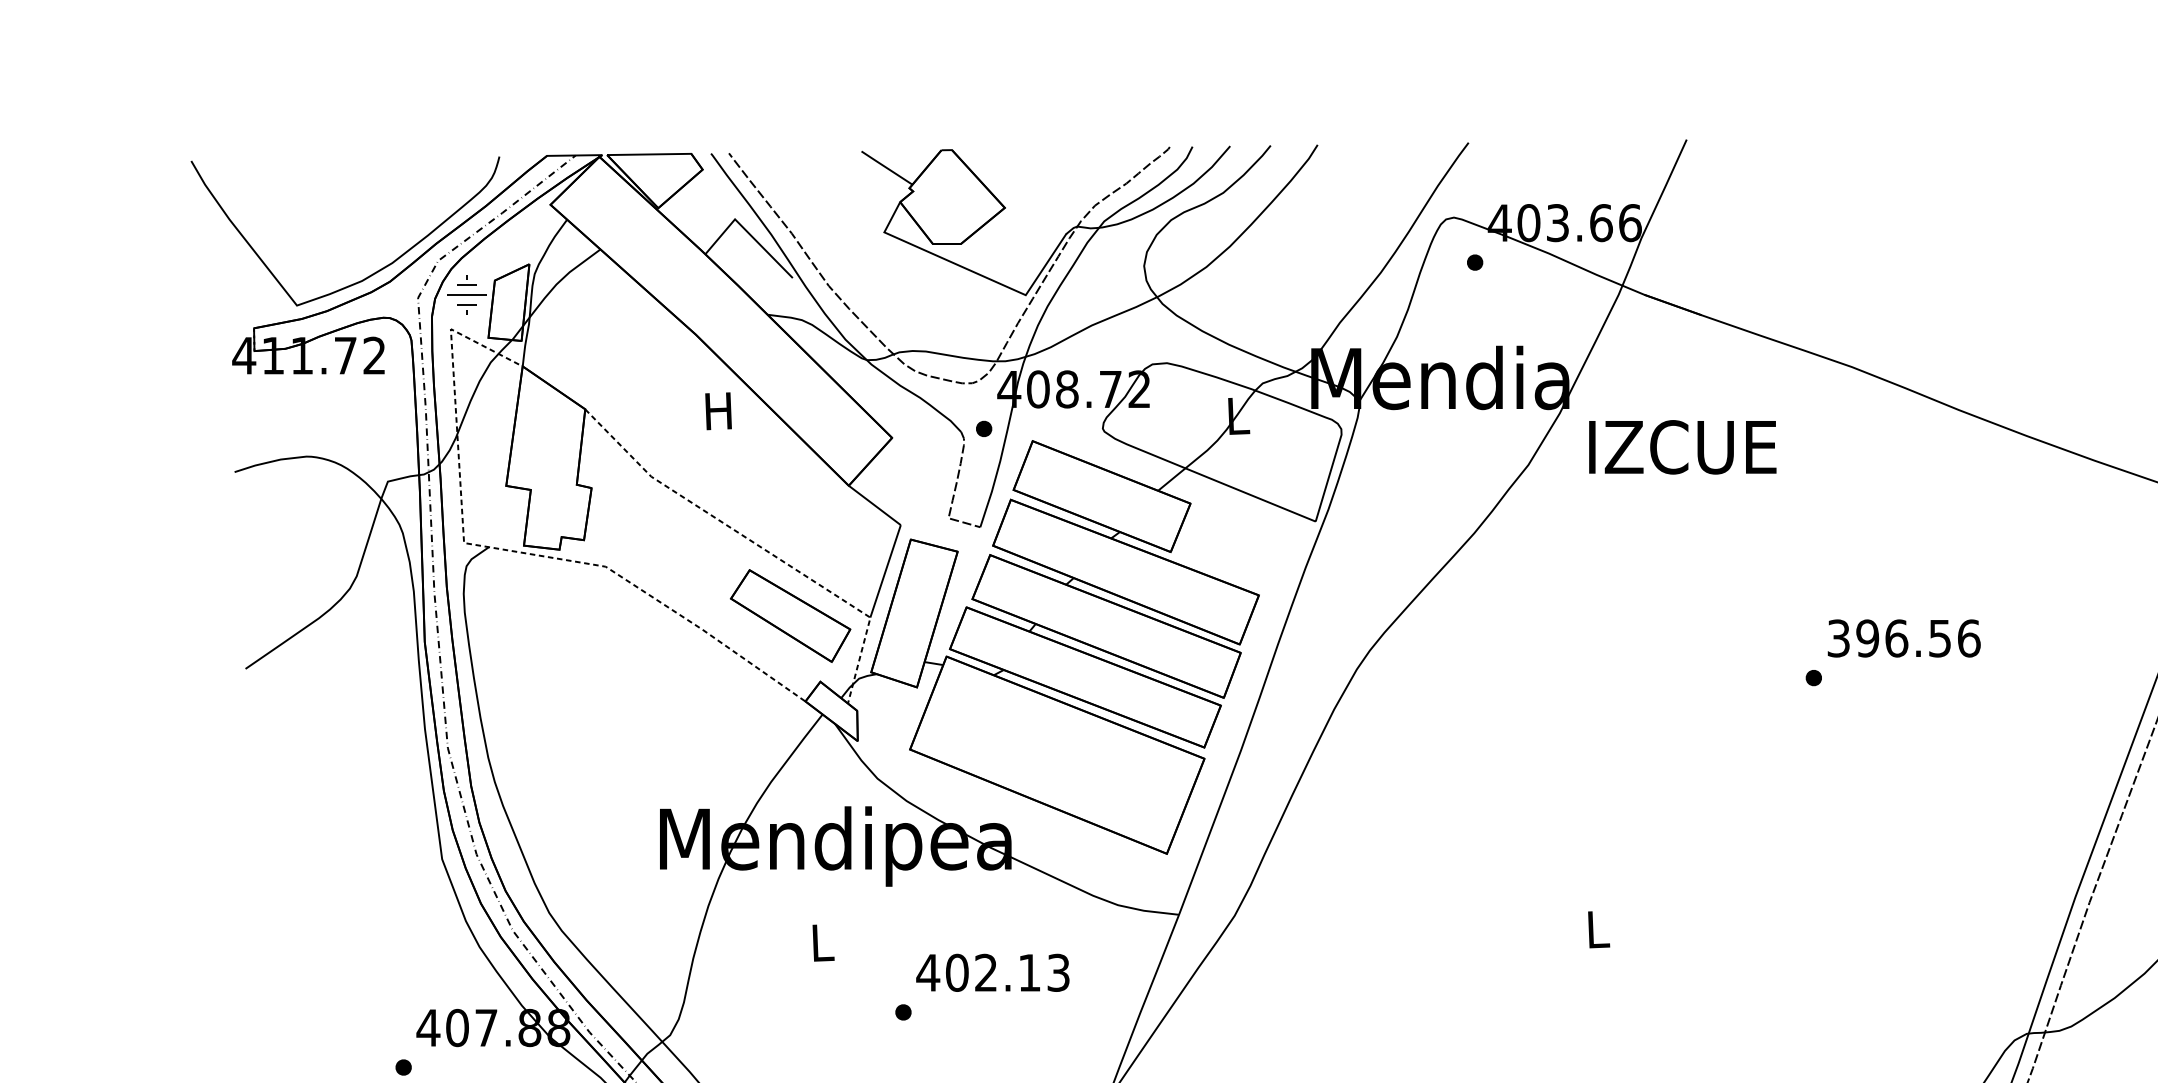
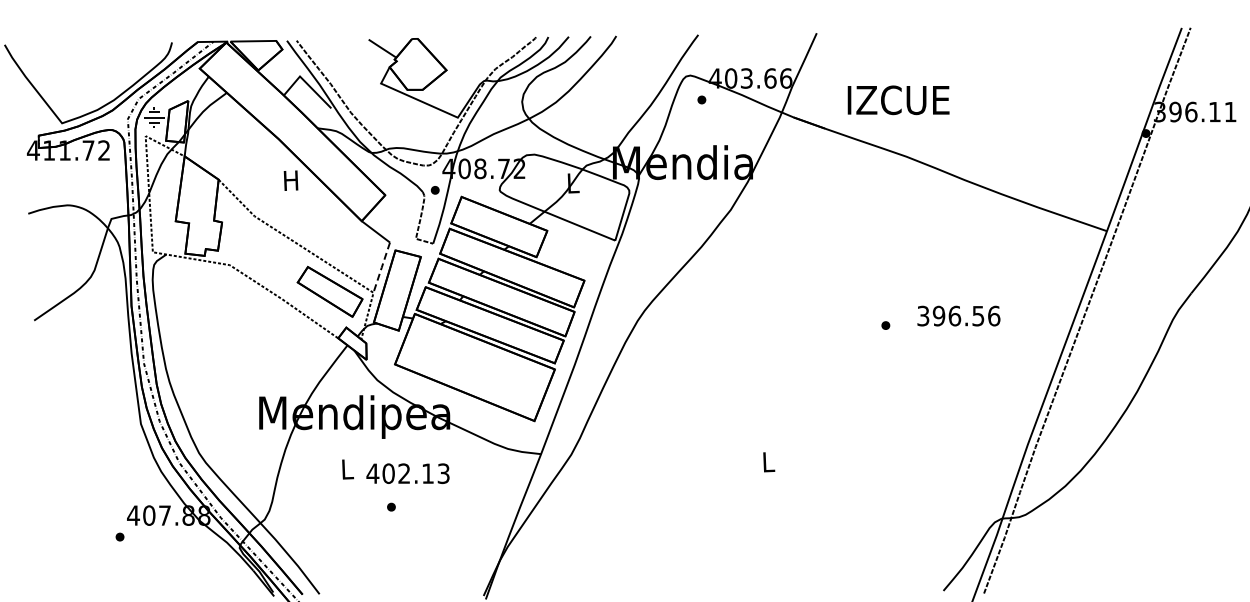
text: (1682, 447) -> (898, 100), moved
line: (885, 571) -> (381, 267), solid -> dashed
text: (1903, 637) -> (958, 315), moved
text: (991, 972) -> (407, 473), moved

